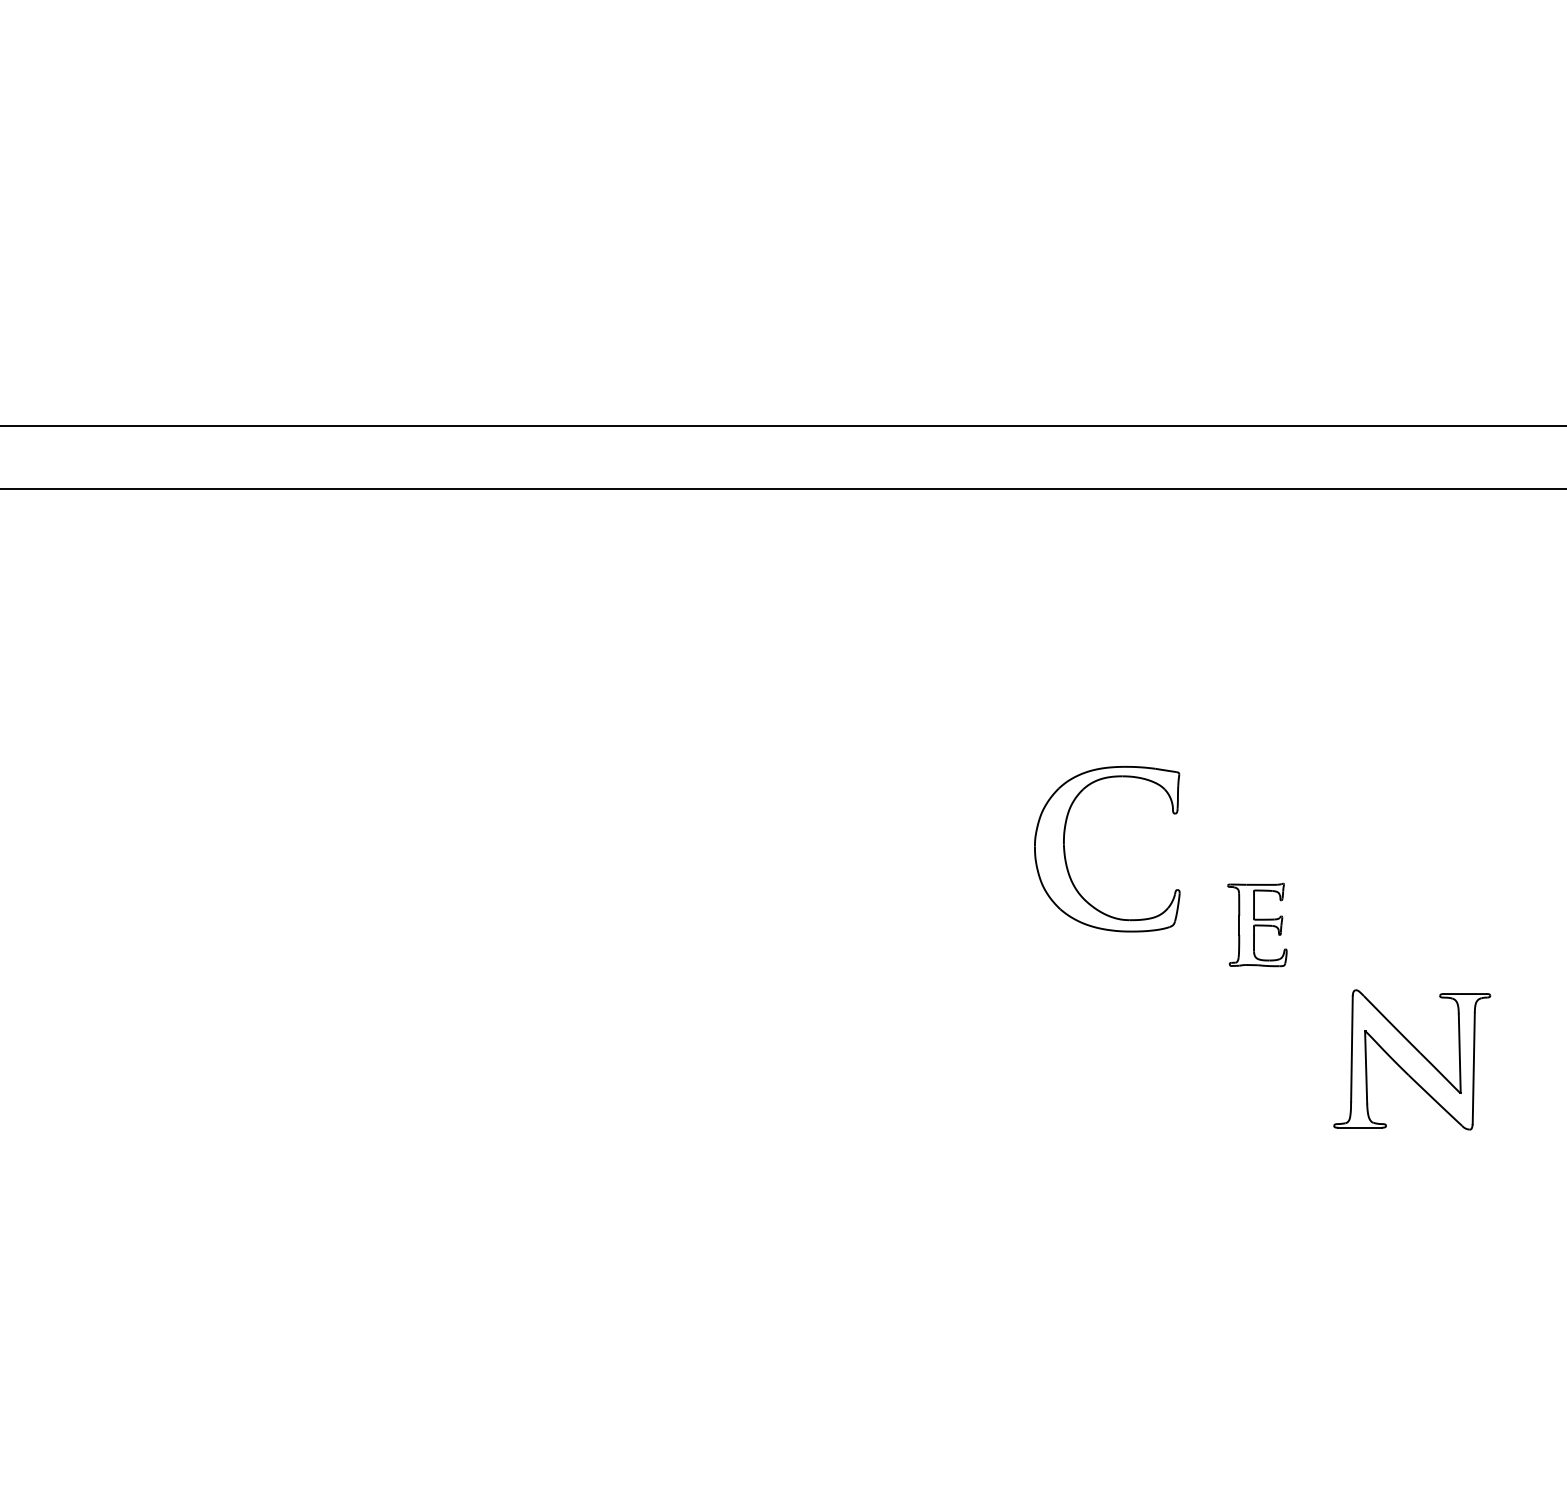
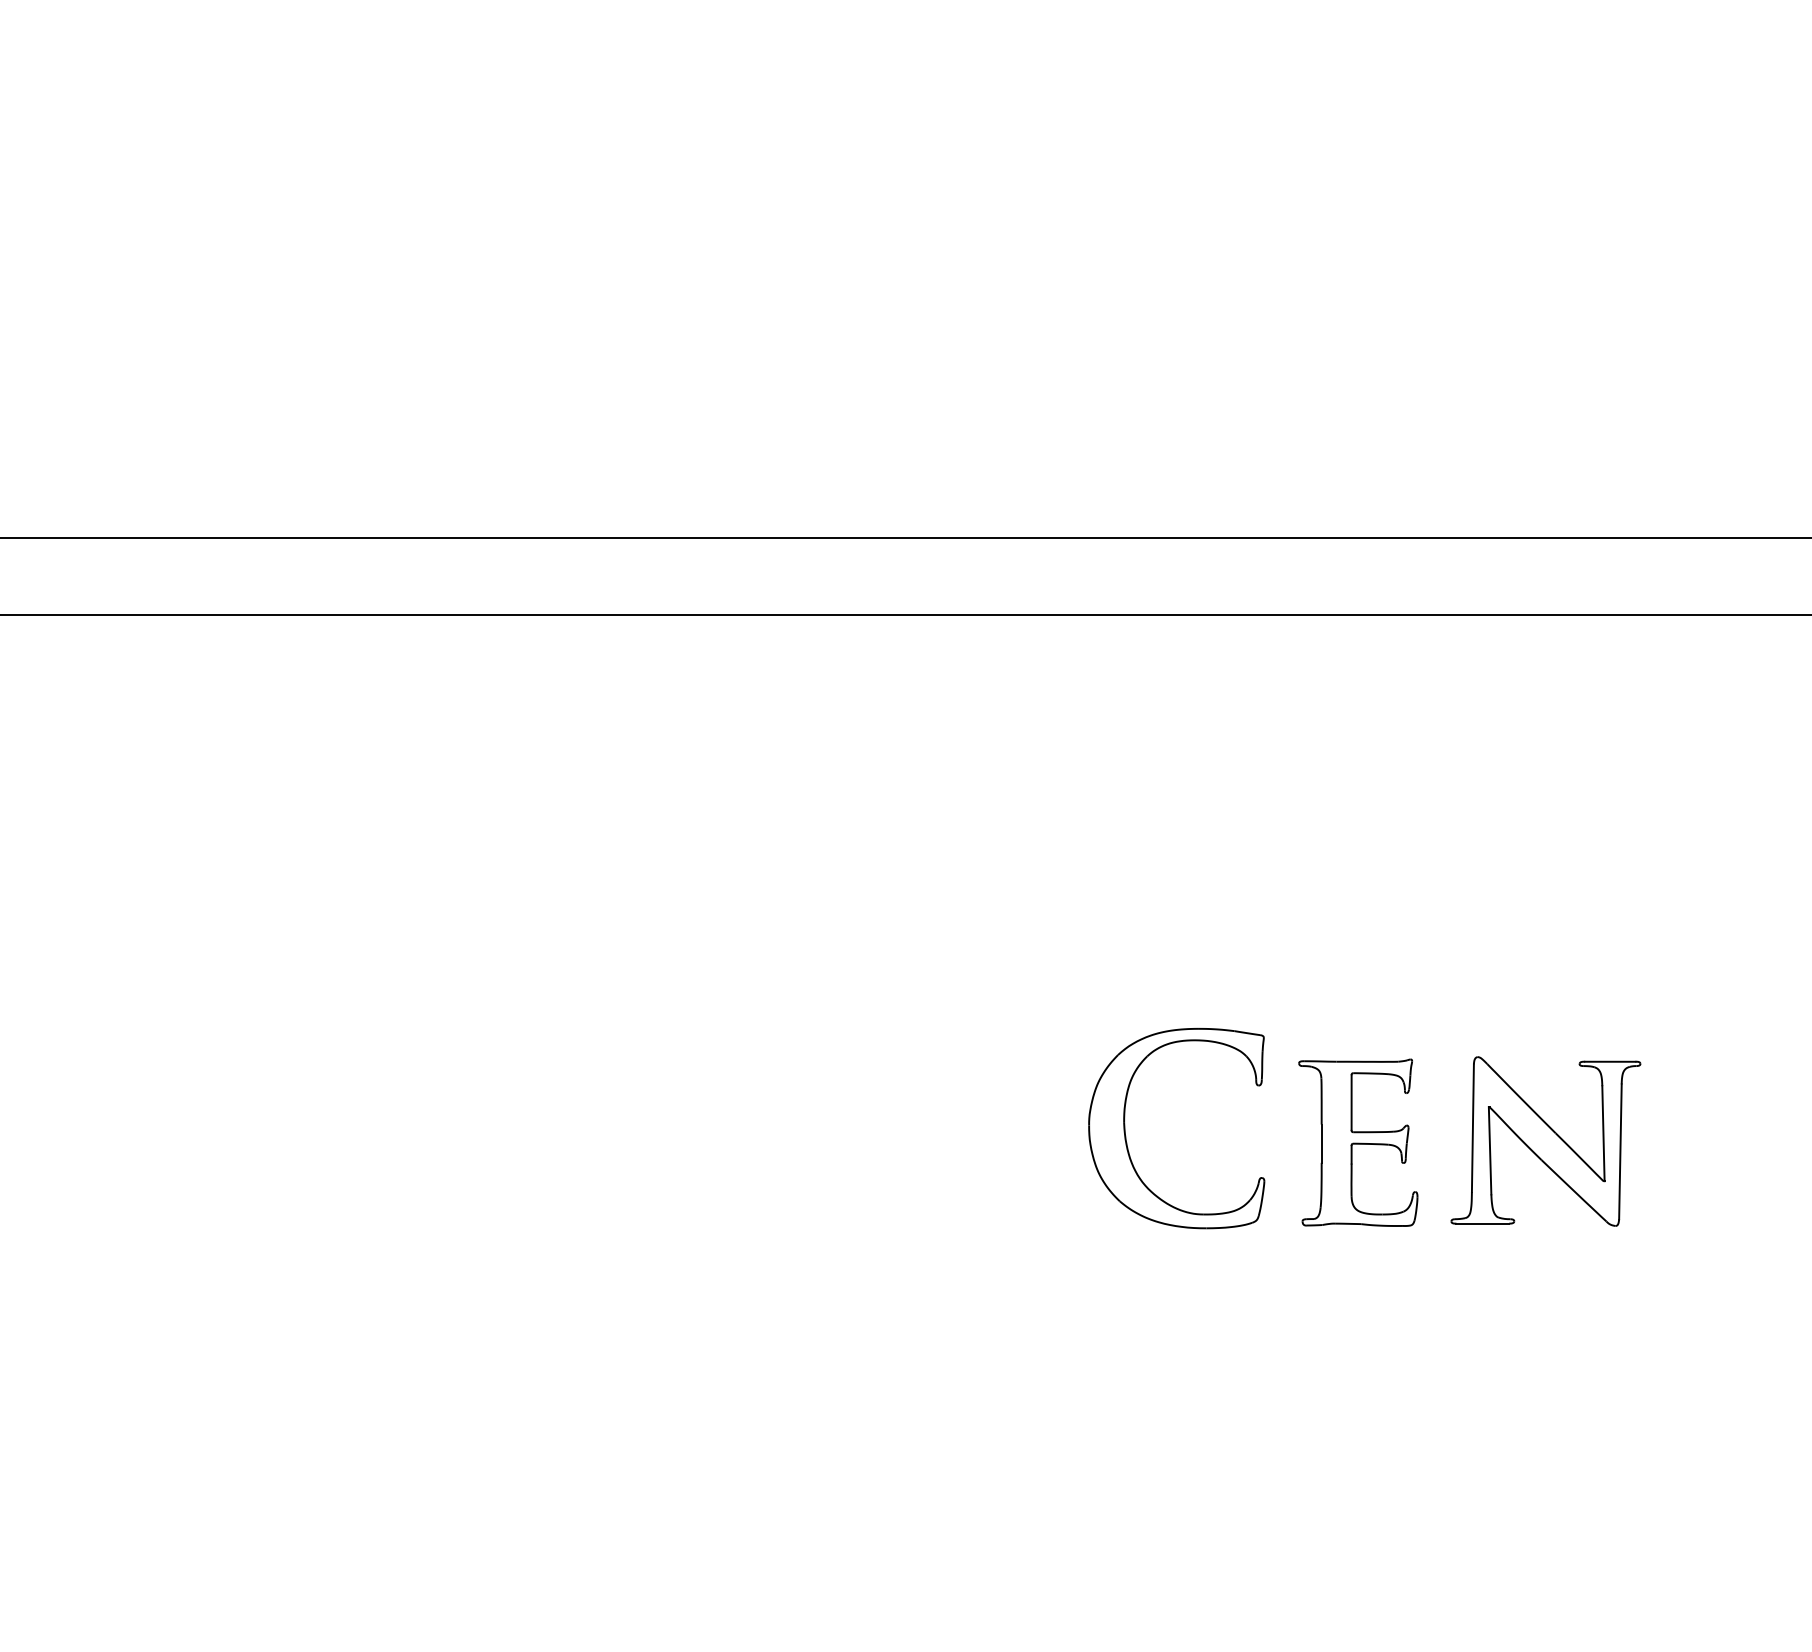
part: (1066, 858) -> (1127, 1139), moved
part: (1257, 924) -> (1358, 1142), size x1.67
part: (1412, 1059) -> (1546, 1141), moved

